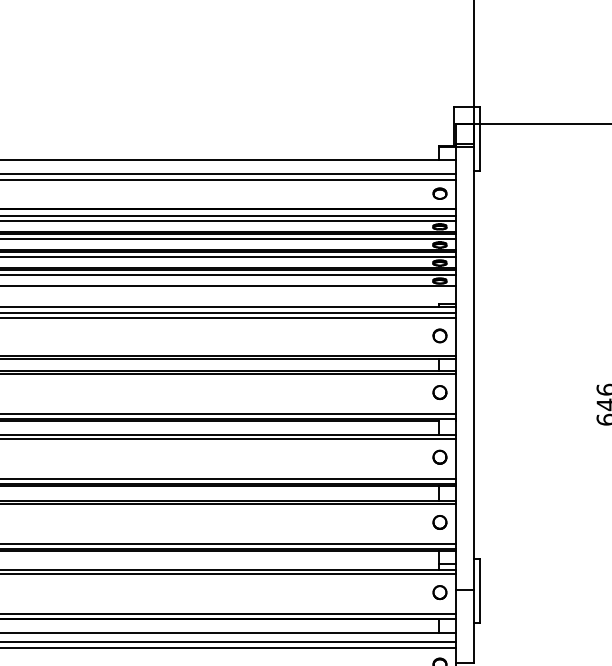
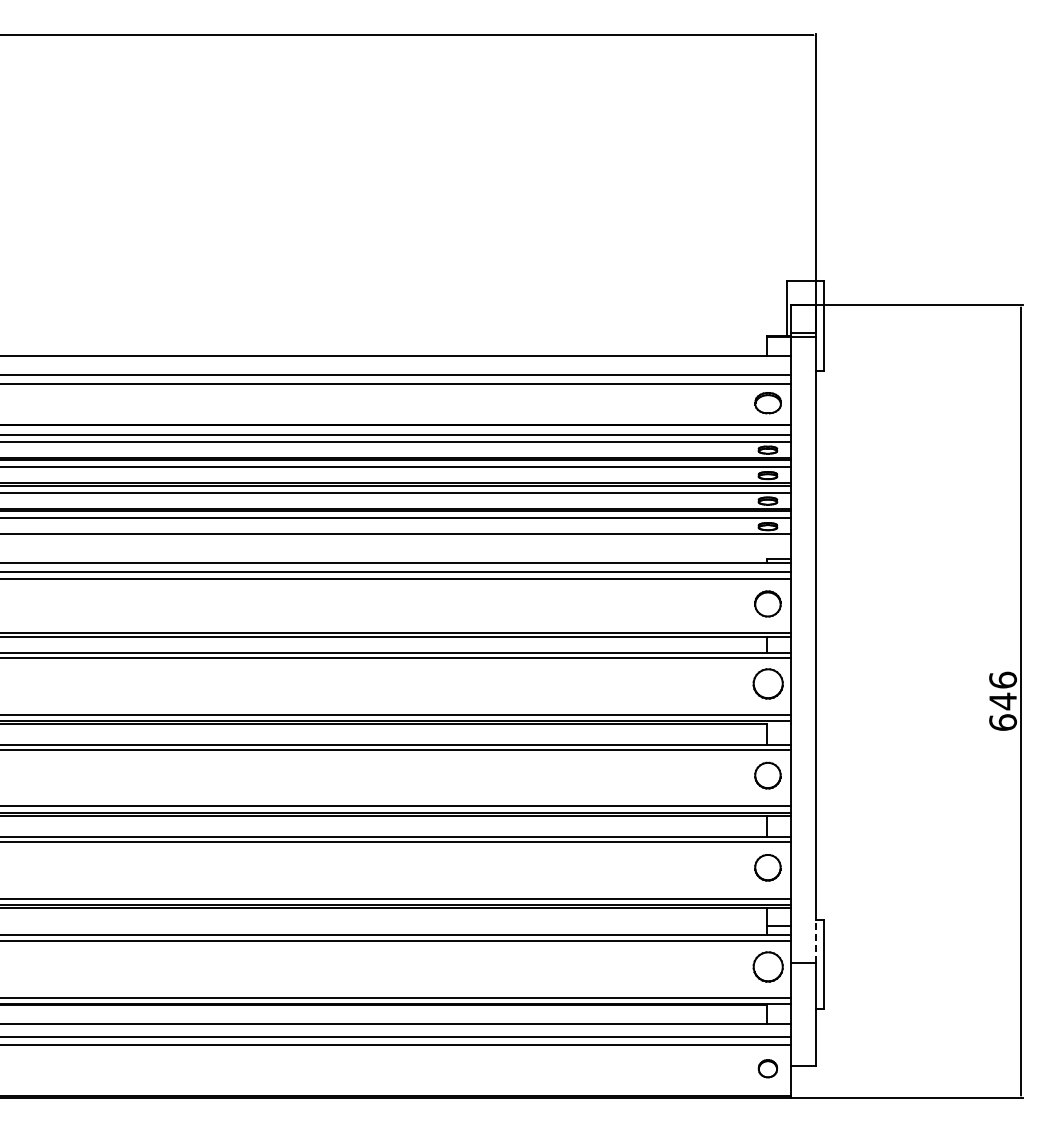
part: (439, 193) -> (767, 402), size x1.4
part: (439, 336) -> (767, 604), size x1.4
part: (439, 392) -> (767, 684), size x1.6
part: (439, 457) -> (767, 775), size x1.4
part: (439, 522) -> (767, 867), size x1.4
line: (473, 574) -> (815, 941), solid -> dashed
part: (439, 592) -> (767, 966), size x1.6

